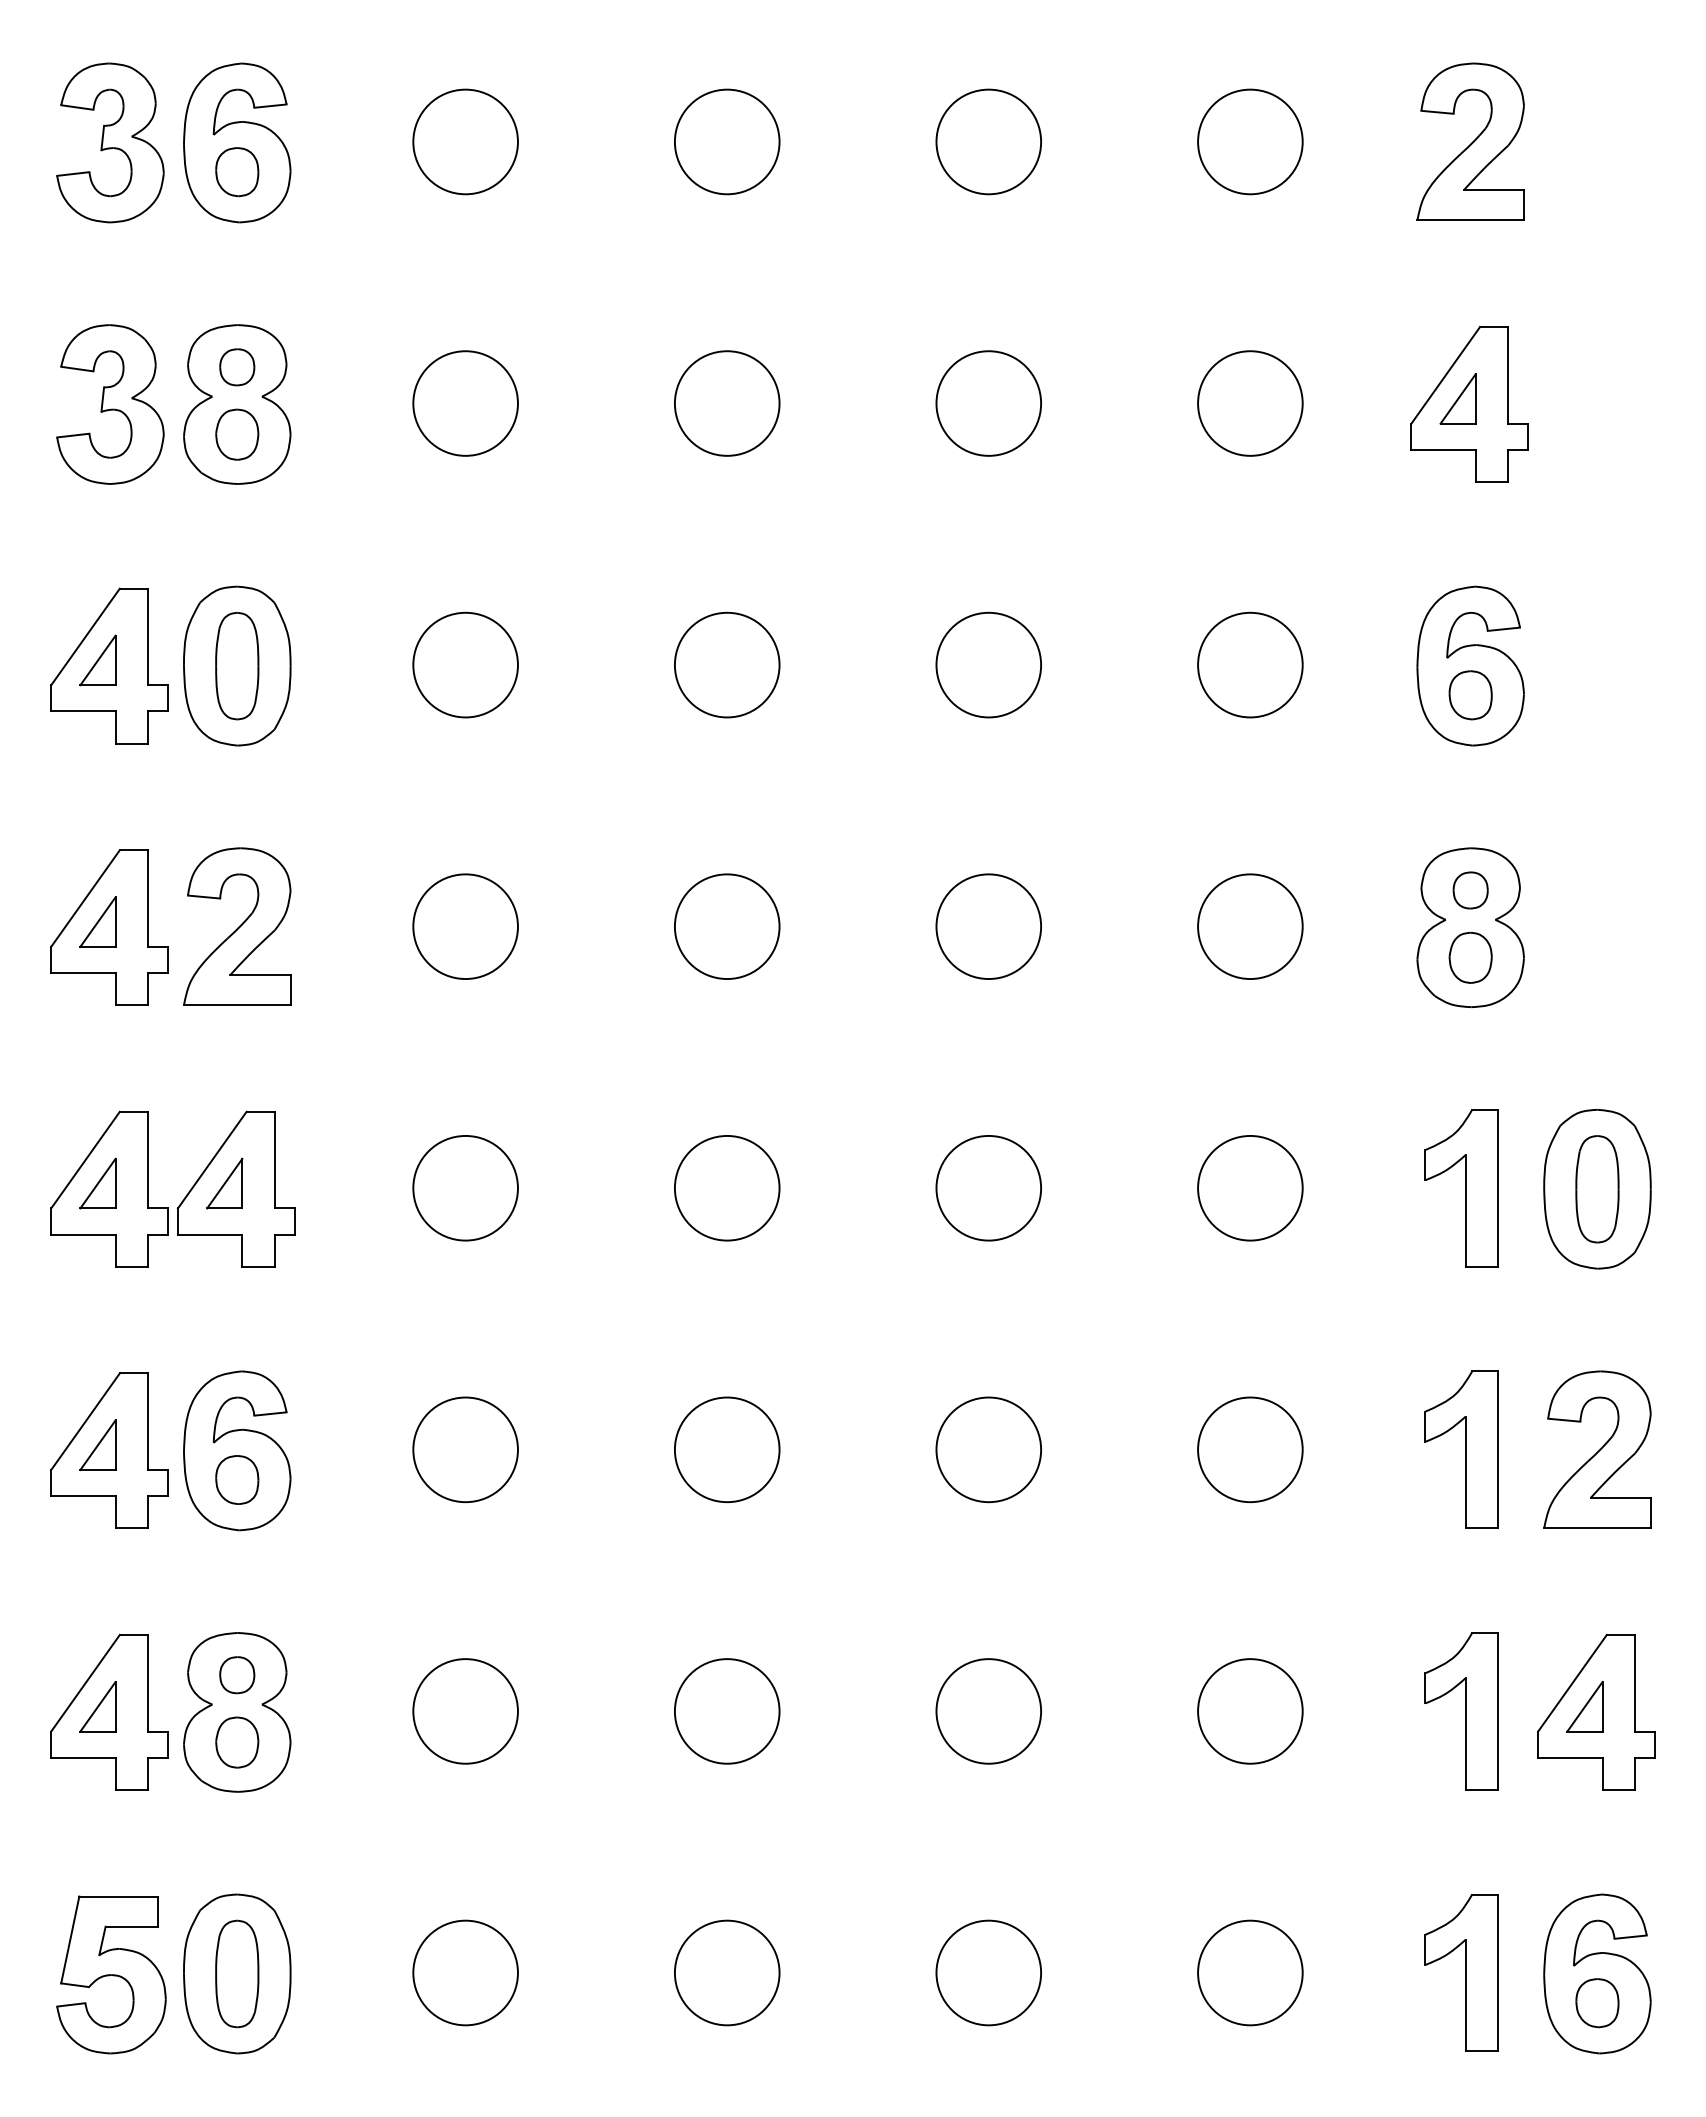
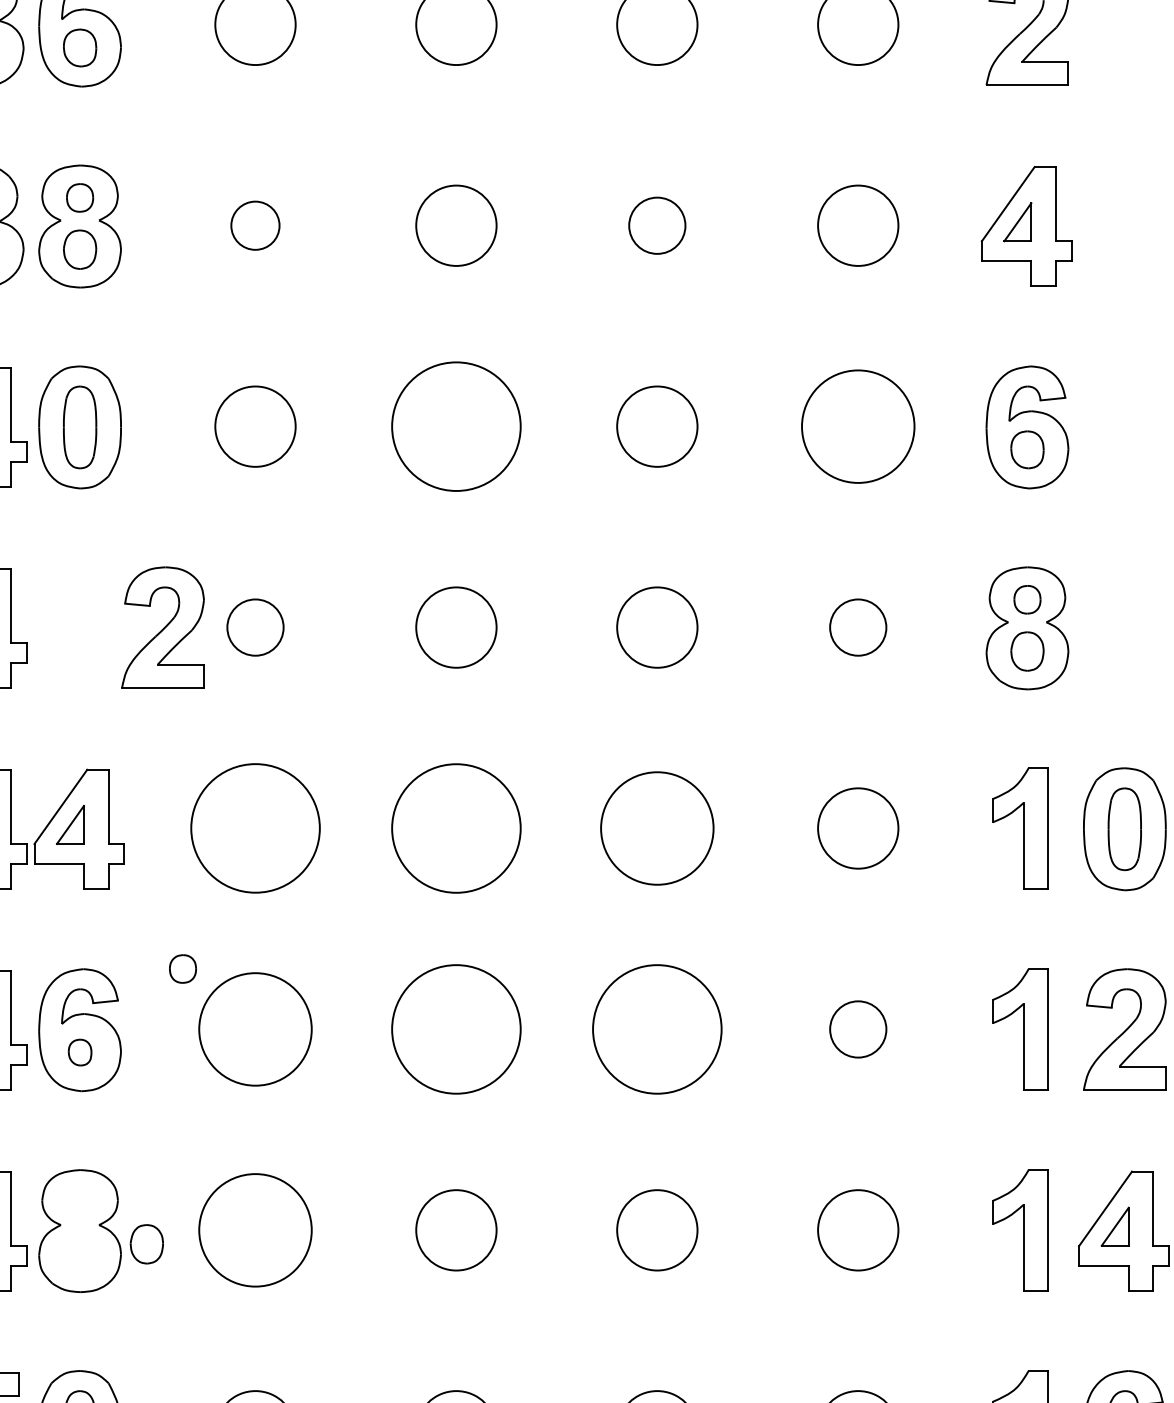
circle: (465, 403) -> (255, 225), size x0.6
circle: (988, 403) -> (657, 225), size x0.7
circle: (726, 664) -> (455, 426), size x1.6
circle: (1250, 664) -> (858, 426), size x1.4
part: (237, 926) -> (163, 627), moved
circle: (465, 926) -> (255, 627), size x0.7
circle: (1250, 926) -> (858, 627), size x0.7
circle: (726, 1187) -> (455, 827), size x1.6
circle: (988, 1187) -> (657, 827), size x1.4
circle: (465, 1188) -> (255, 828), size x1.6
circle: (465, 1449) -> (255, 1029), size x1.4
circle: (726, 1449) -> (455, 1029), size x1.6
circle: (988, 1449) -> (657, 1029), size x1.6
circle: (1250, 1449) -> (858, 1029), size x0.7
part: (237, 1479) -> (80, 1052), size x0.7
part: (237, 1675) -> (183, 969), moved
circle: (465, 1711) -> (255, 1230), size x1.4
part: (237, 1742) -> (147, 1244), moved

